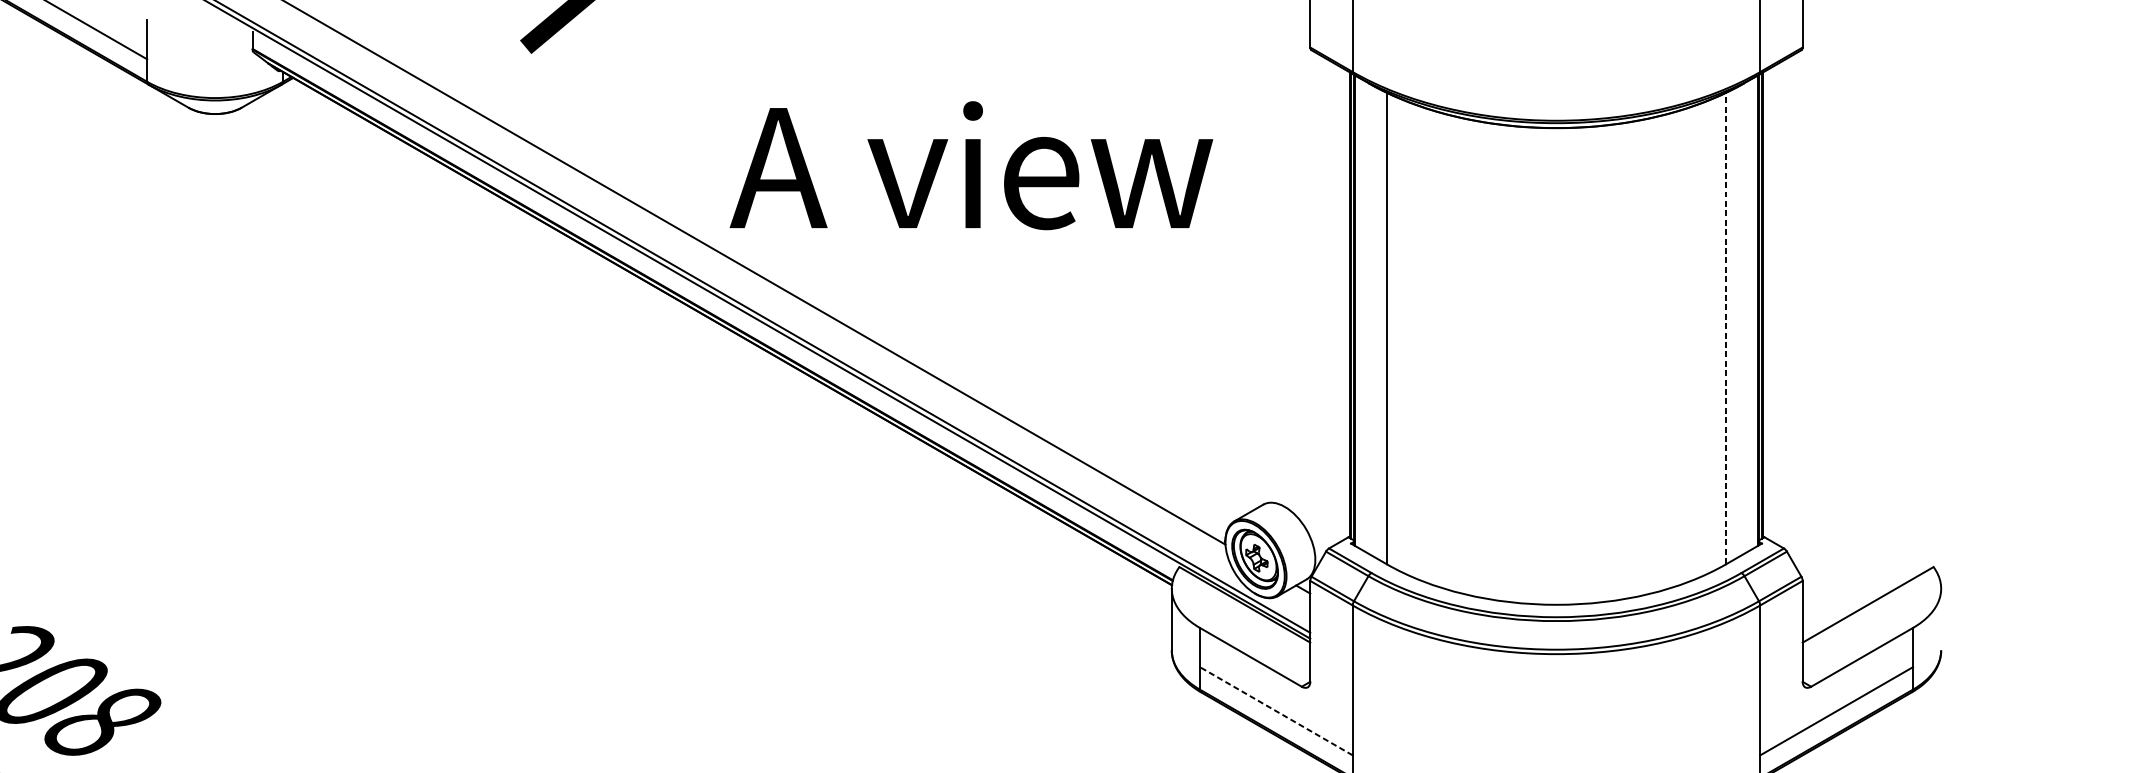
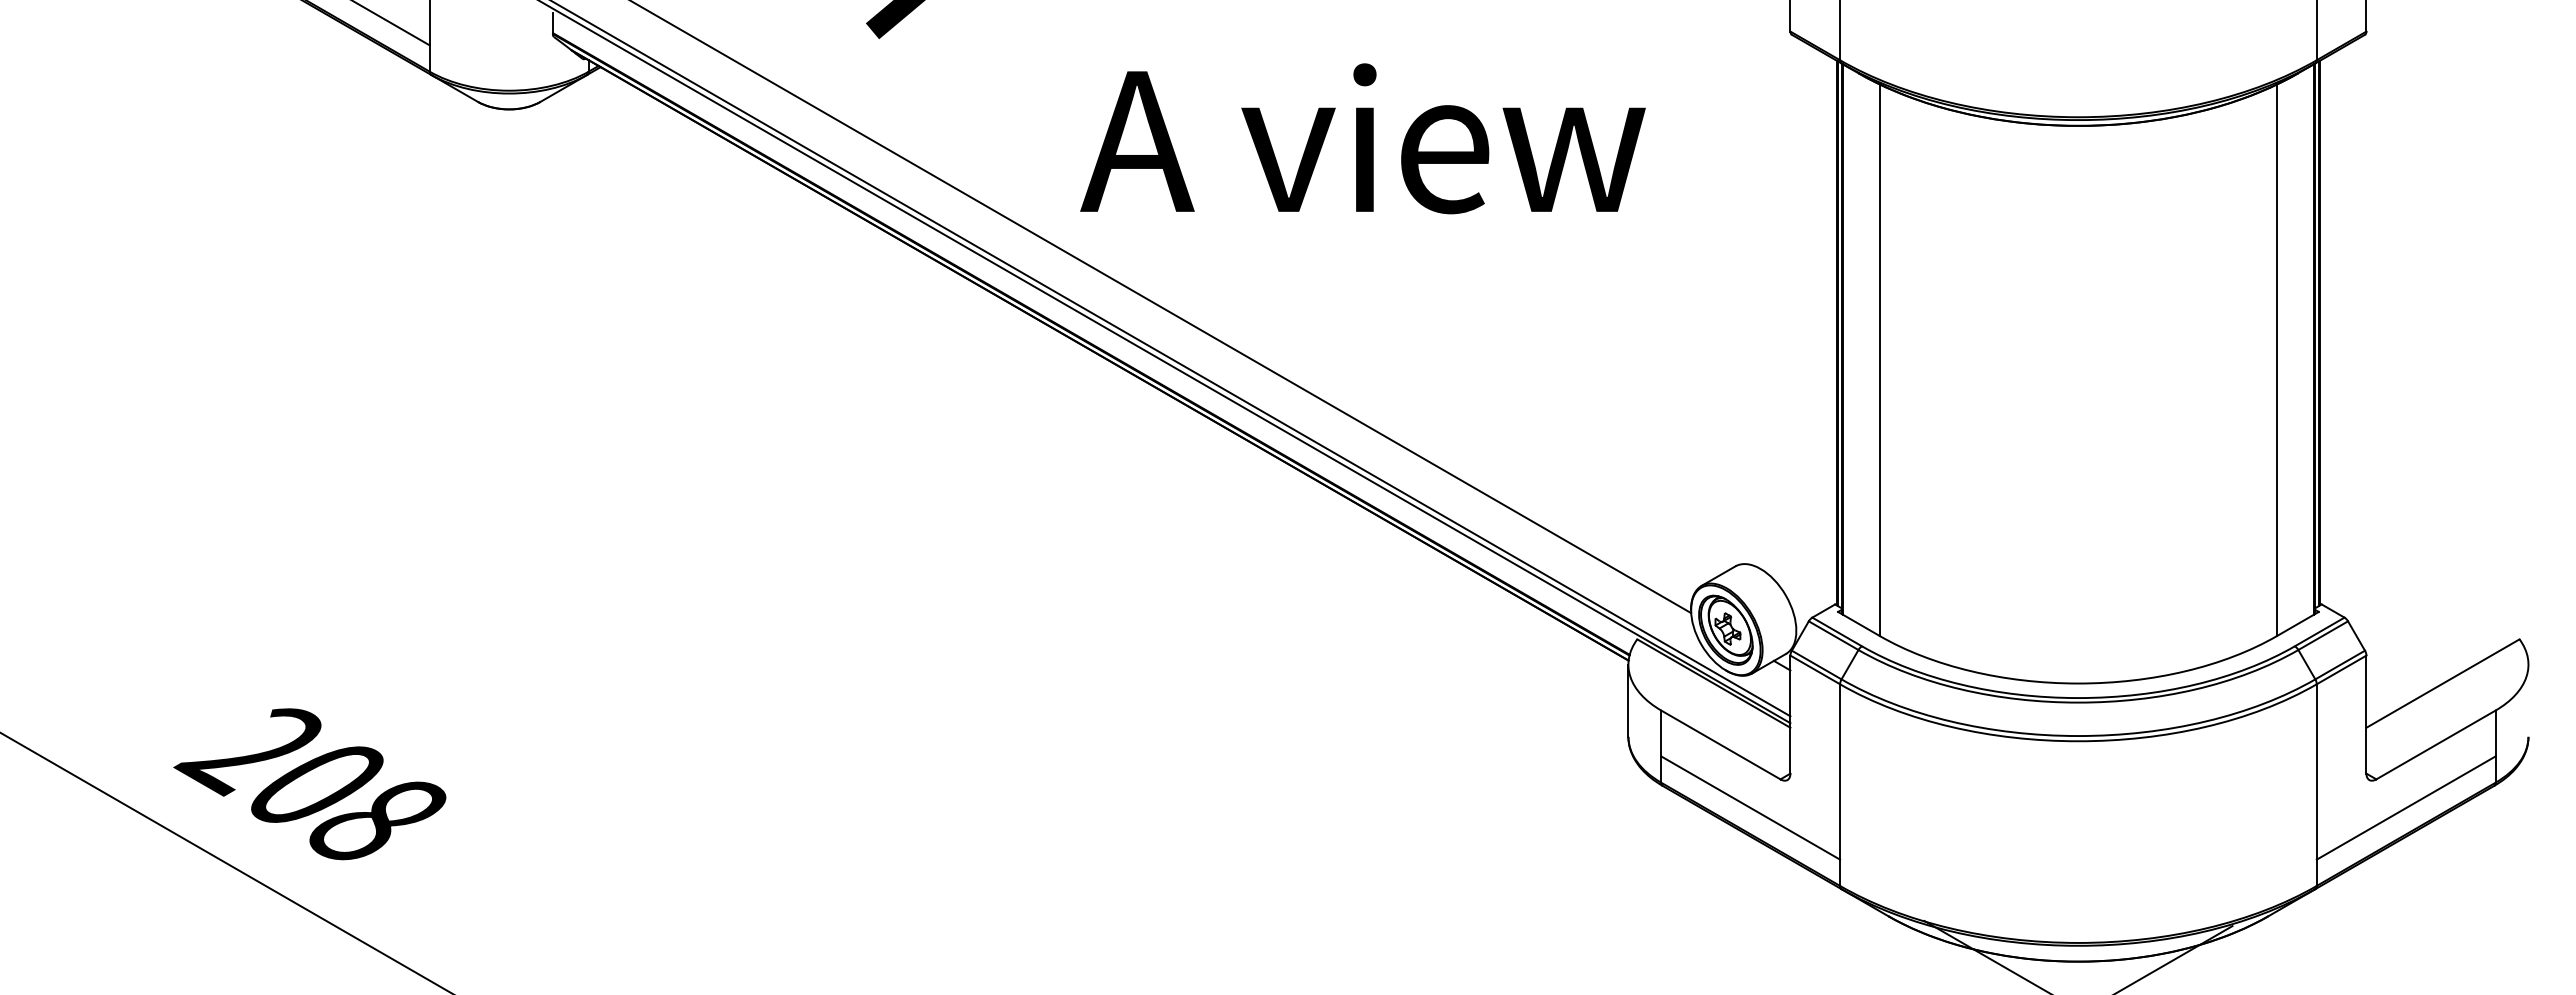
text: (971, 165) -> (1362, 138), moved
line: (1726, 328) -> (2277, 360), dashed -> solid
line: (1276, 710) -> (1750, 807), dashed -> solid

